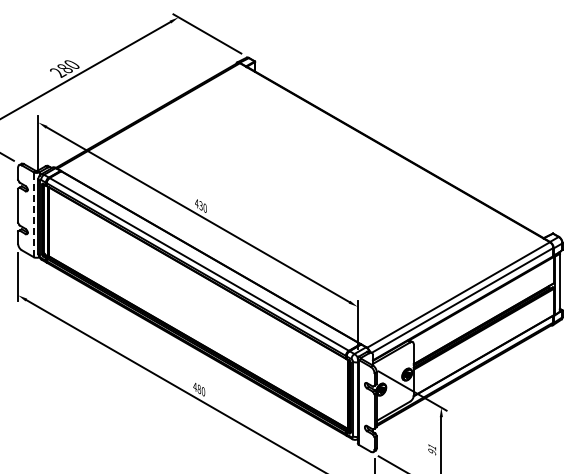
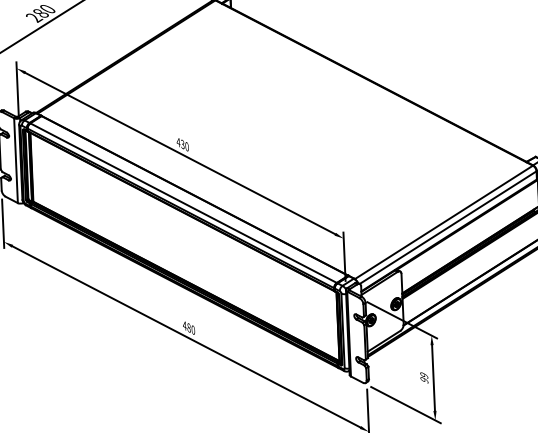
line: (33, 214) -> (15, 160), dashed -> solid
text: (432, 447) -> (424, 375), 91 -> 99

